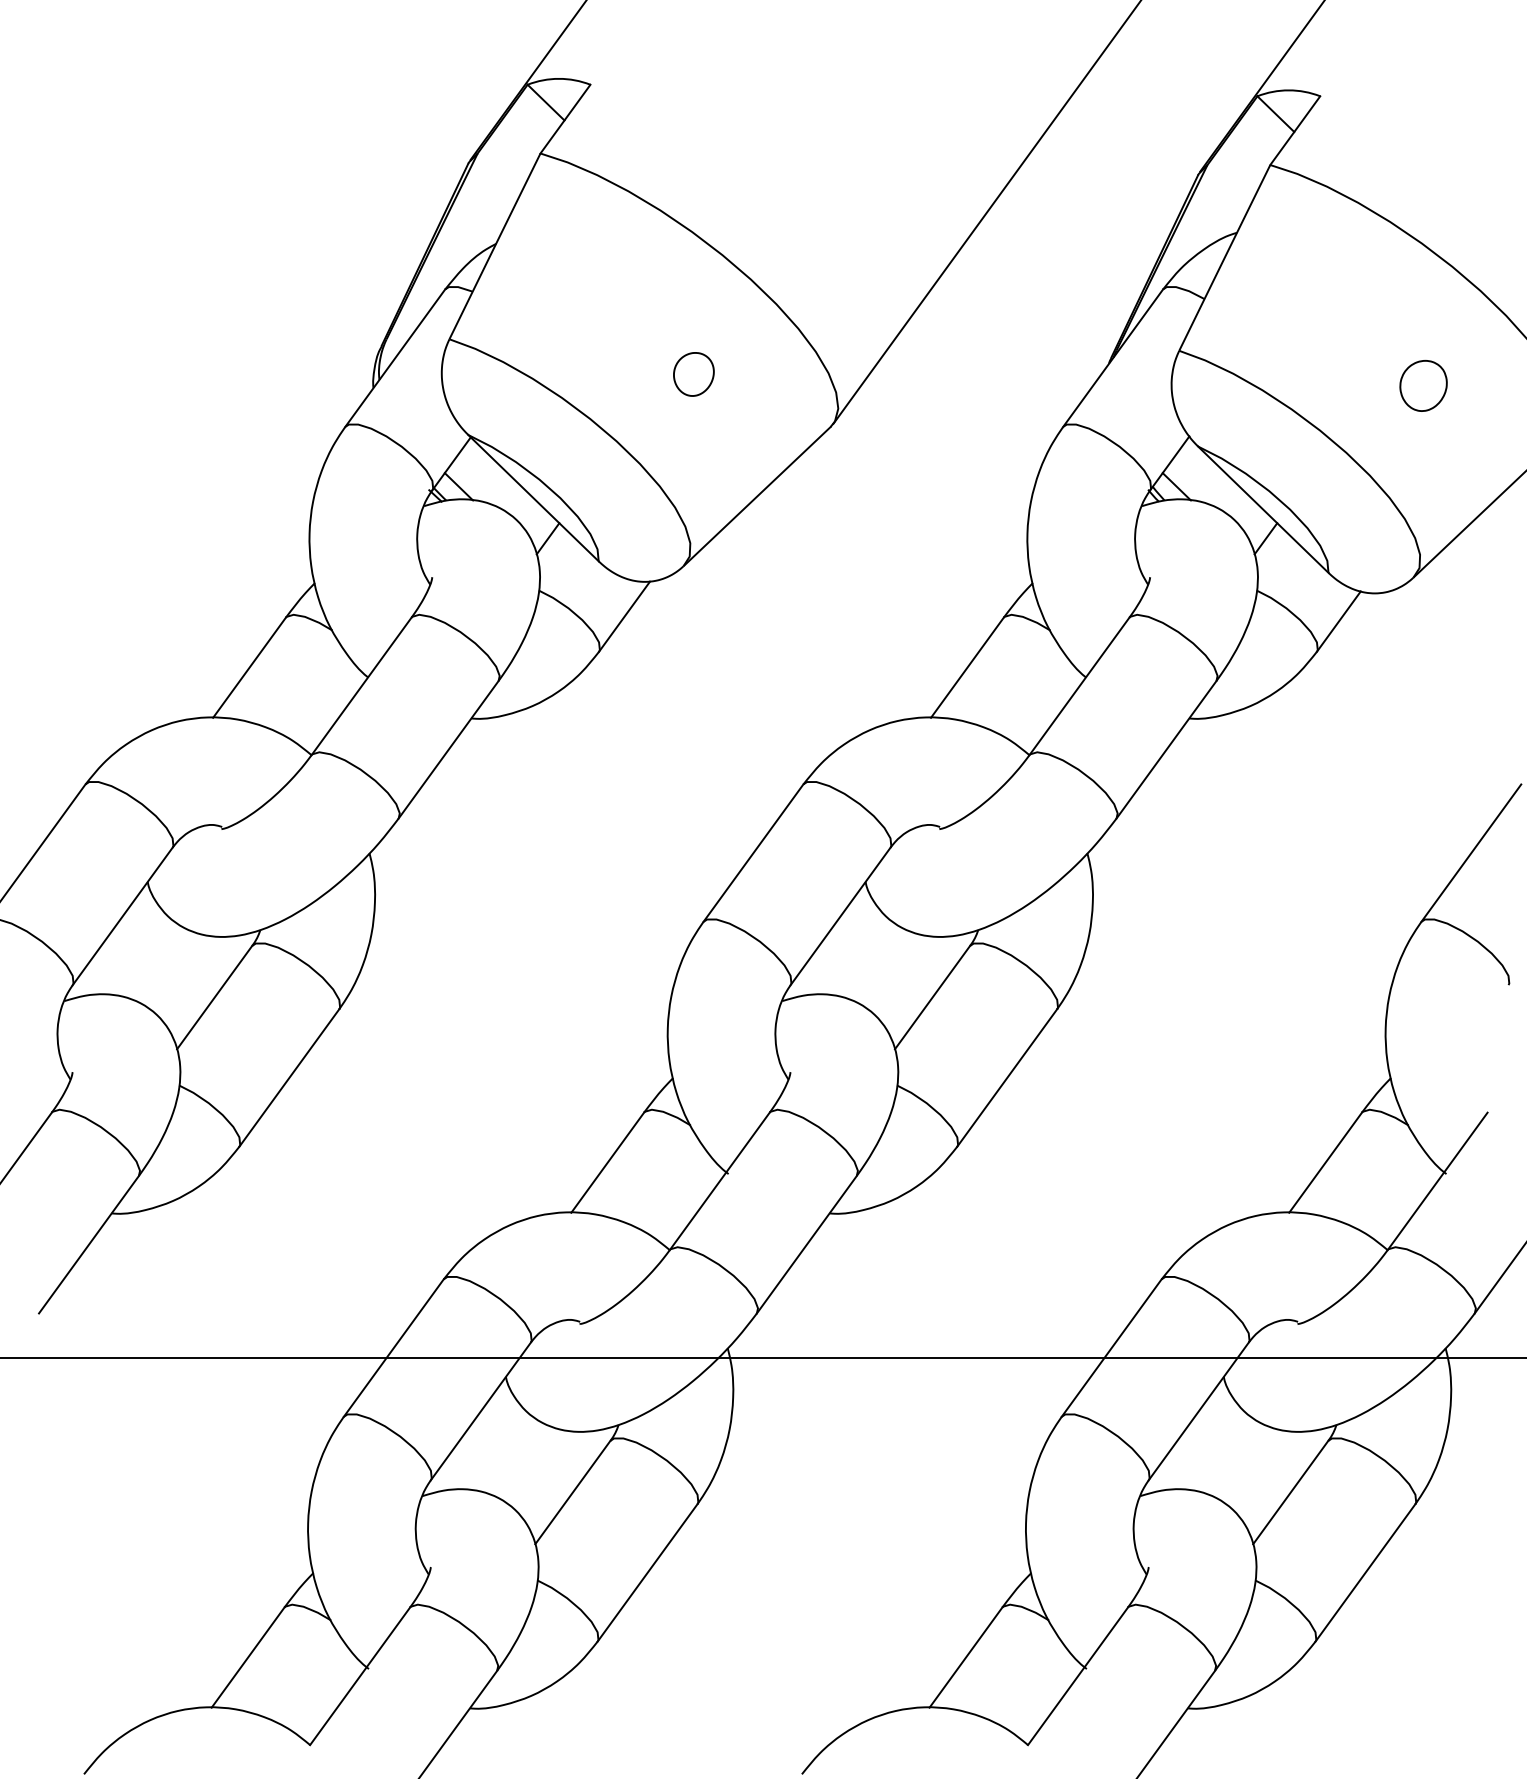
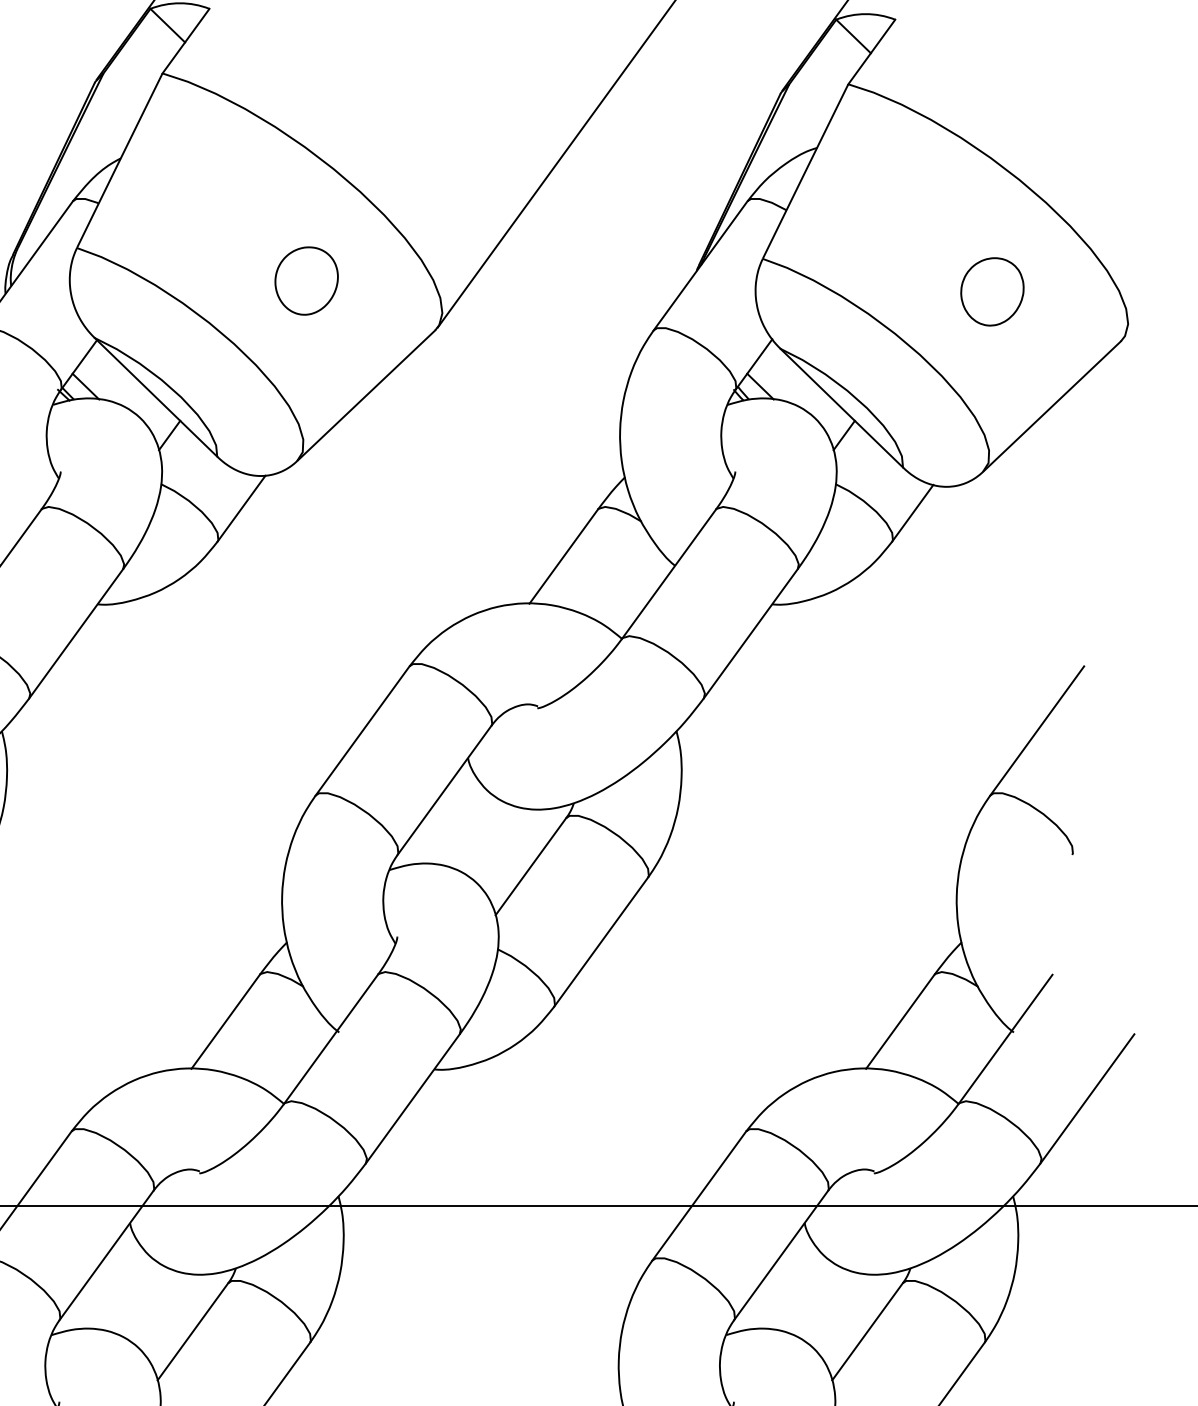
part: (693, 374) -> (306, 281), size x1.67
part: (1423, 385) -> (992, 291), size x1.43

